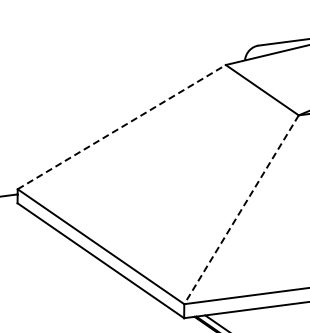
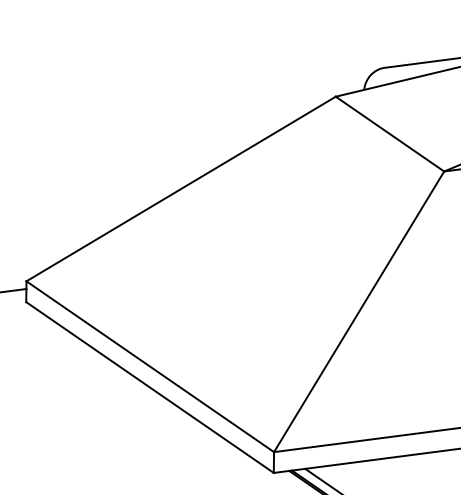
line: (122, 126) -> (182, 188), dashed -> solid
line: (241, 210) -> (359, 312), dashed -> solid

